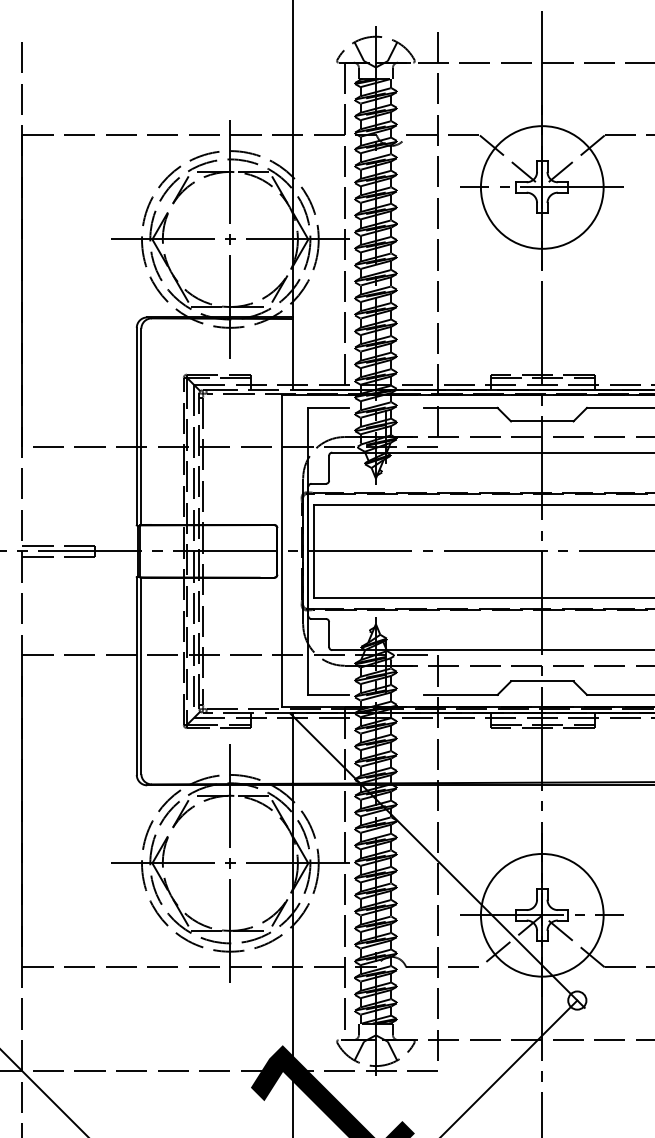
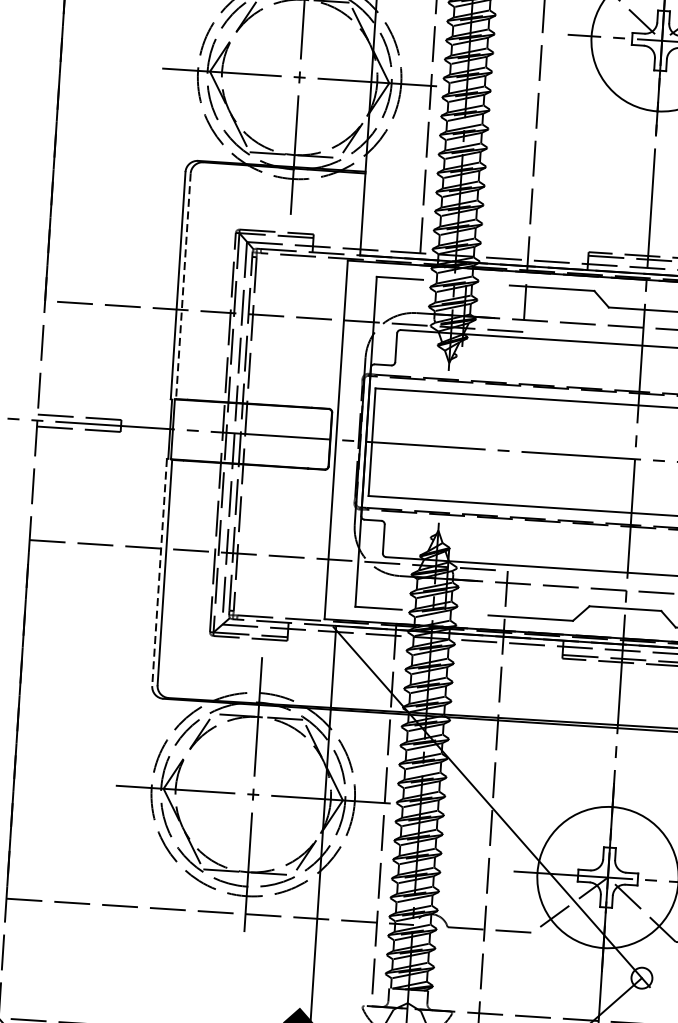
line: (141, 427) -> (183, 286), solid -> dashed
line: (136, 676) -> (159, 572), solid -> dashed

